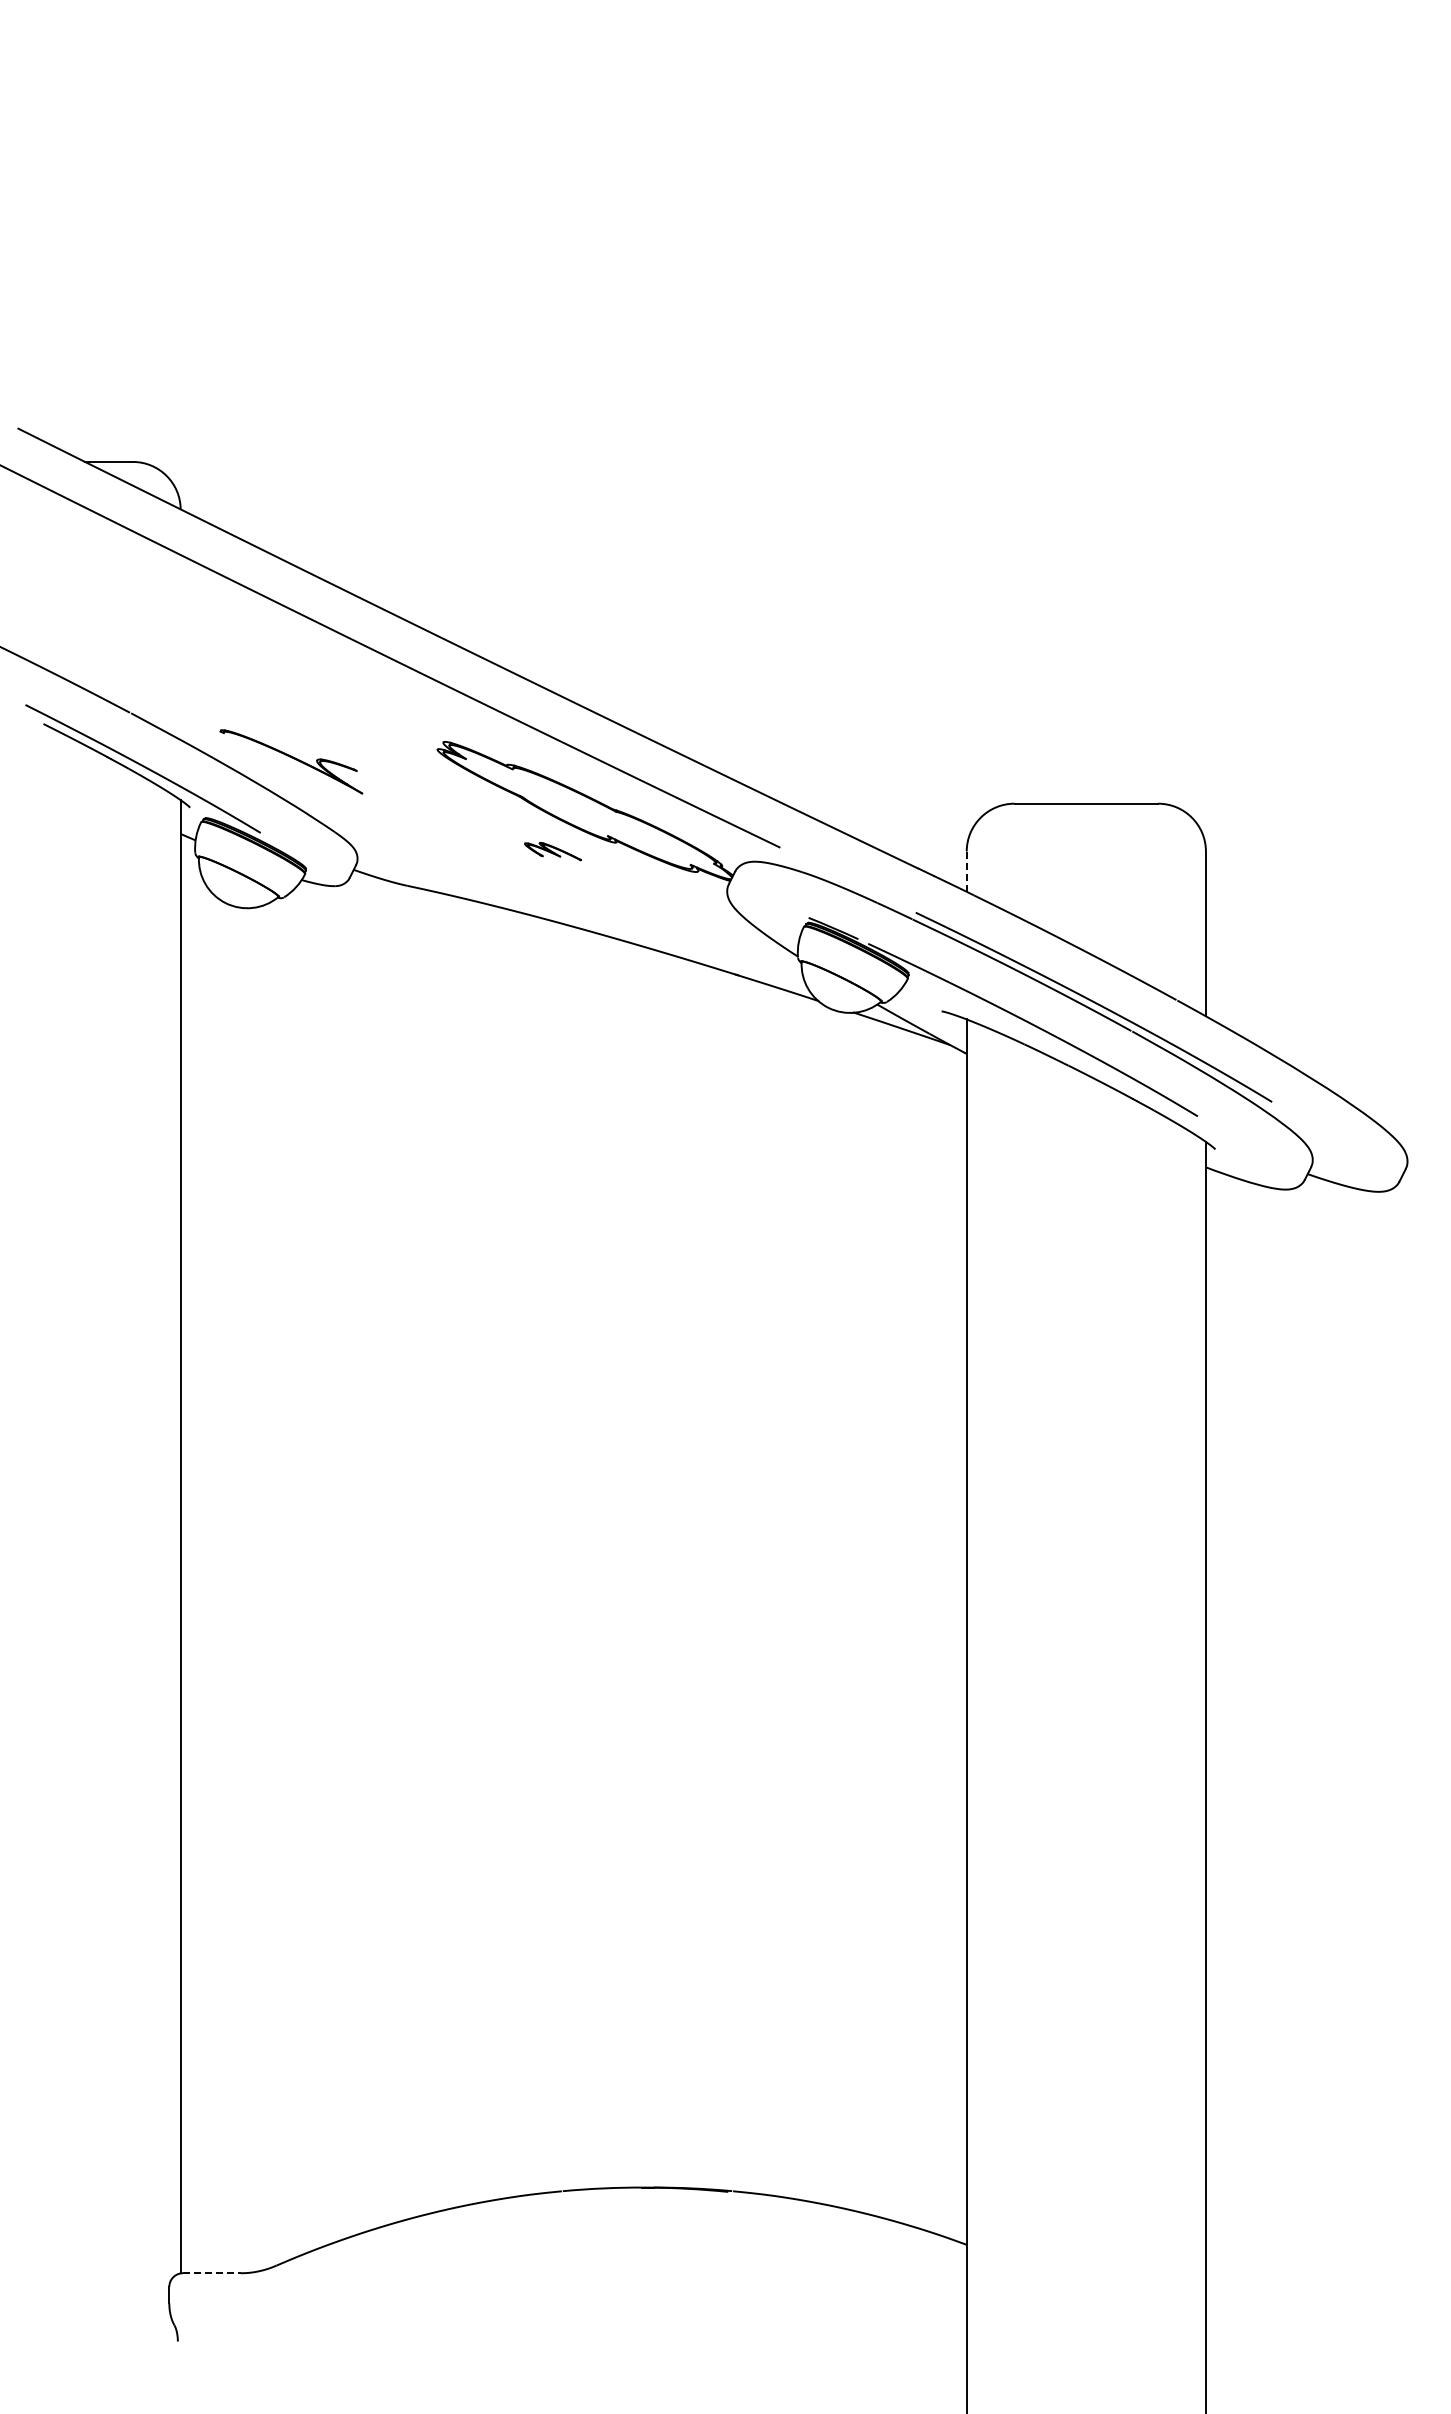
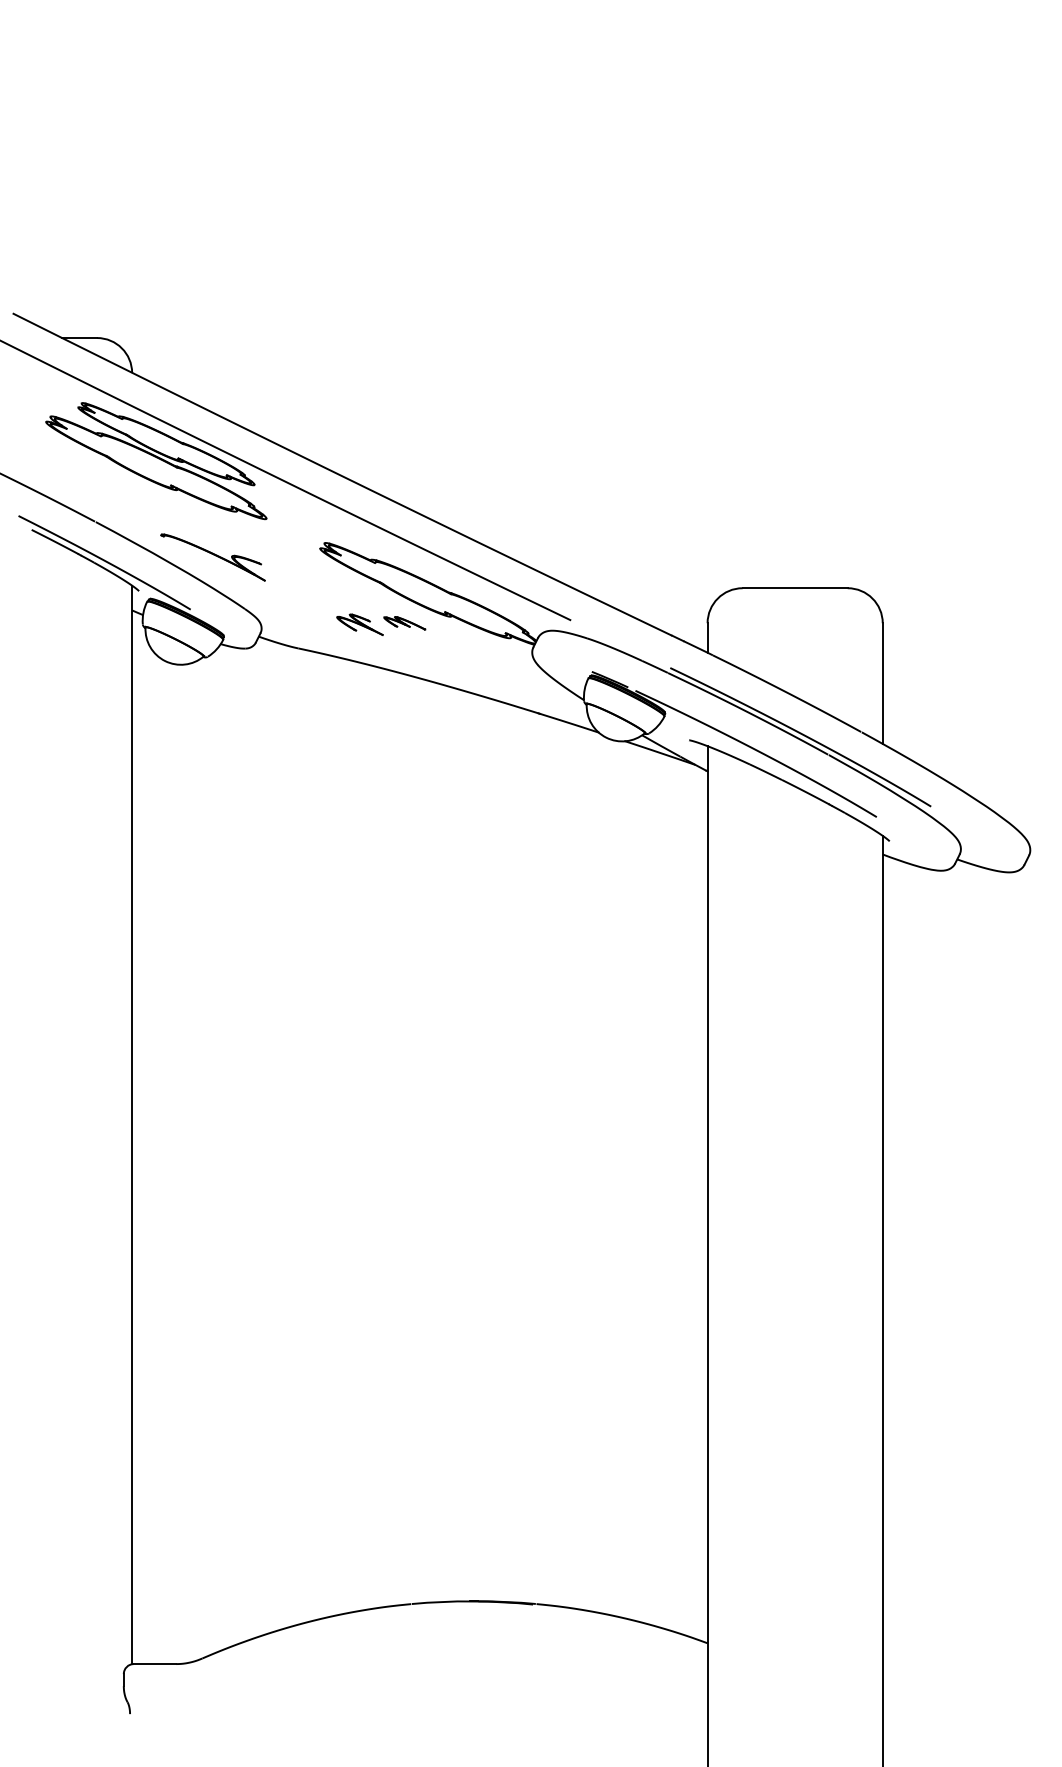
part: (213, 629) -> (156, 460), added
part: (491, 853) -> (359, 624), added
line: (966, 872) -> (707, 638), dashed -> solid
line: (211, 2273) -> (154, 1664), dashed -> solid

